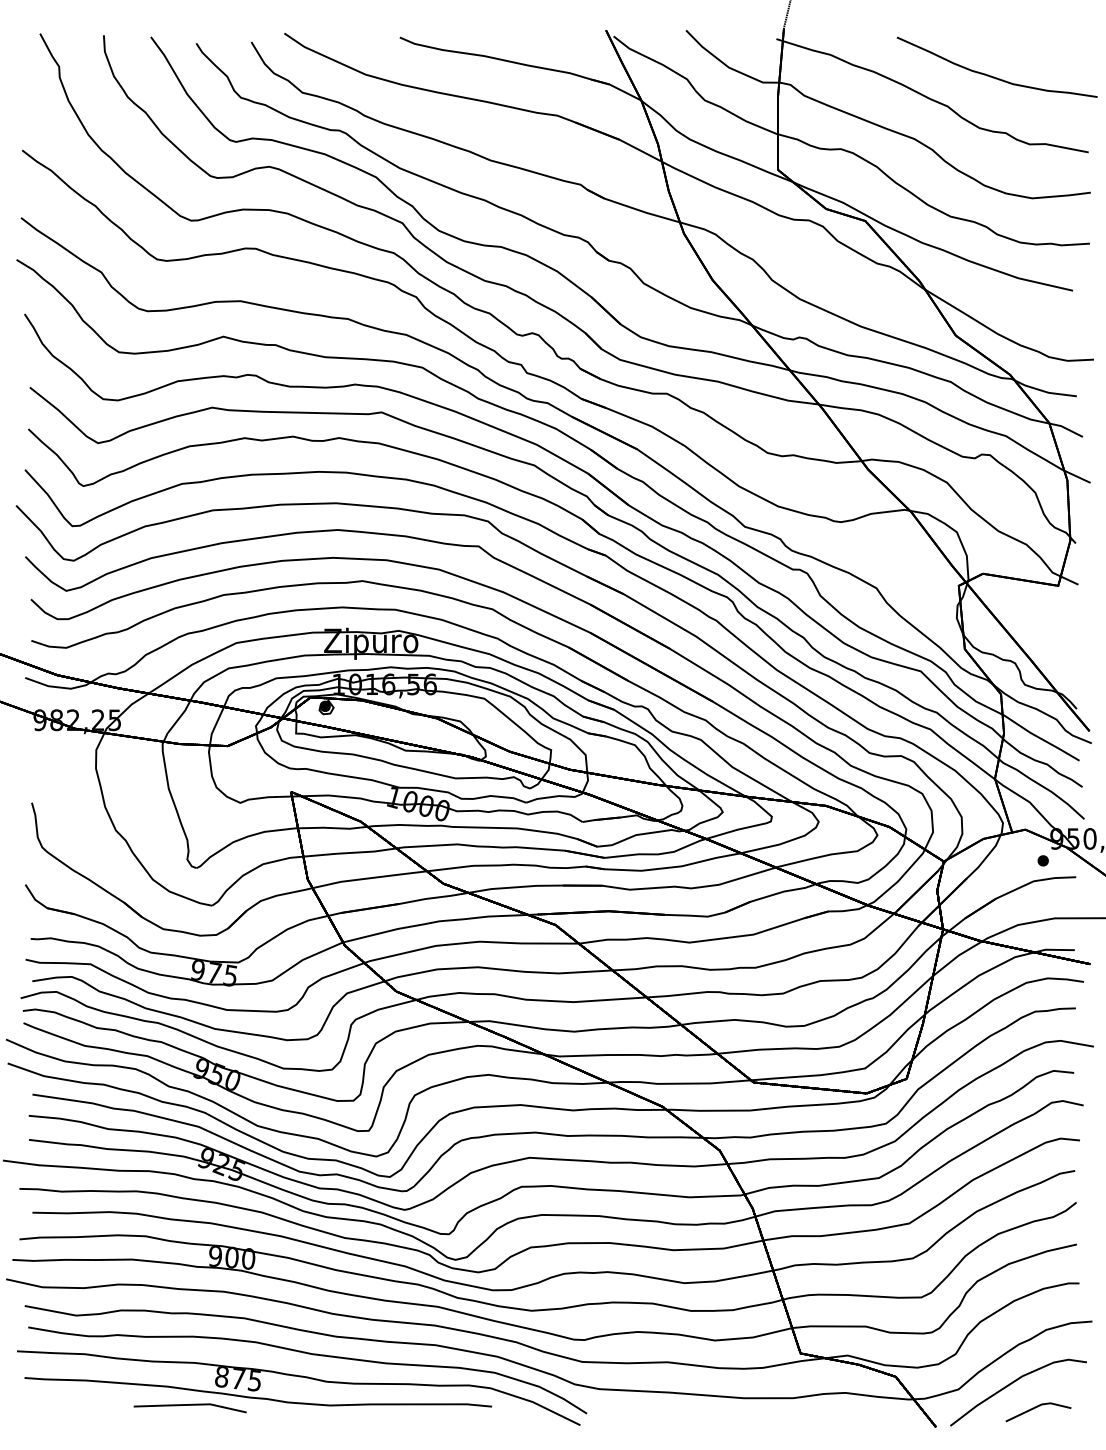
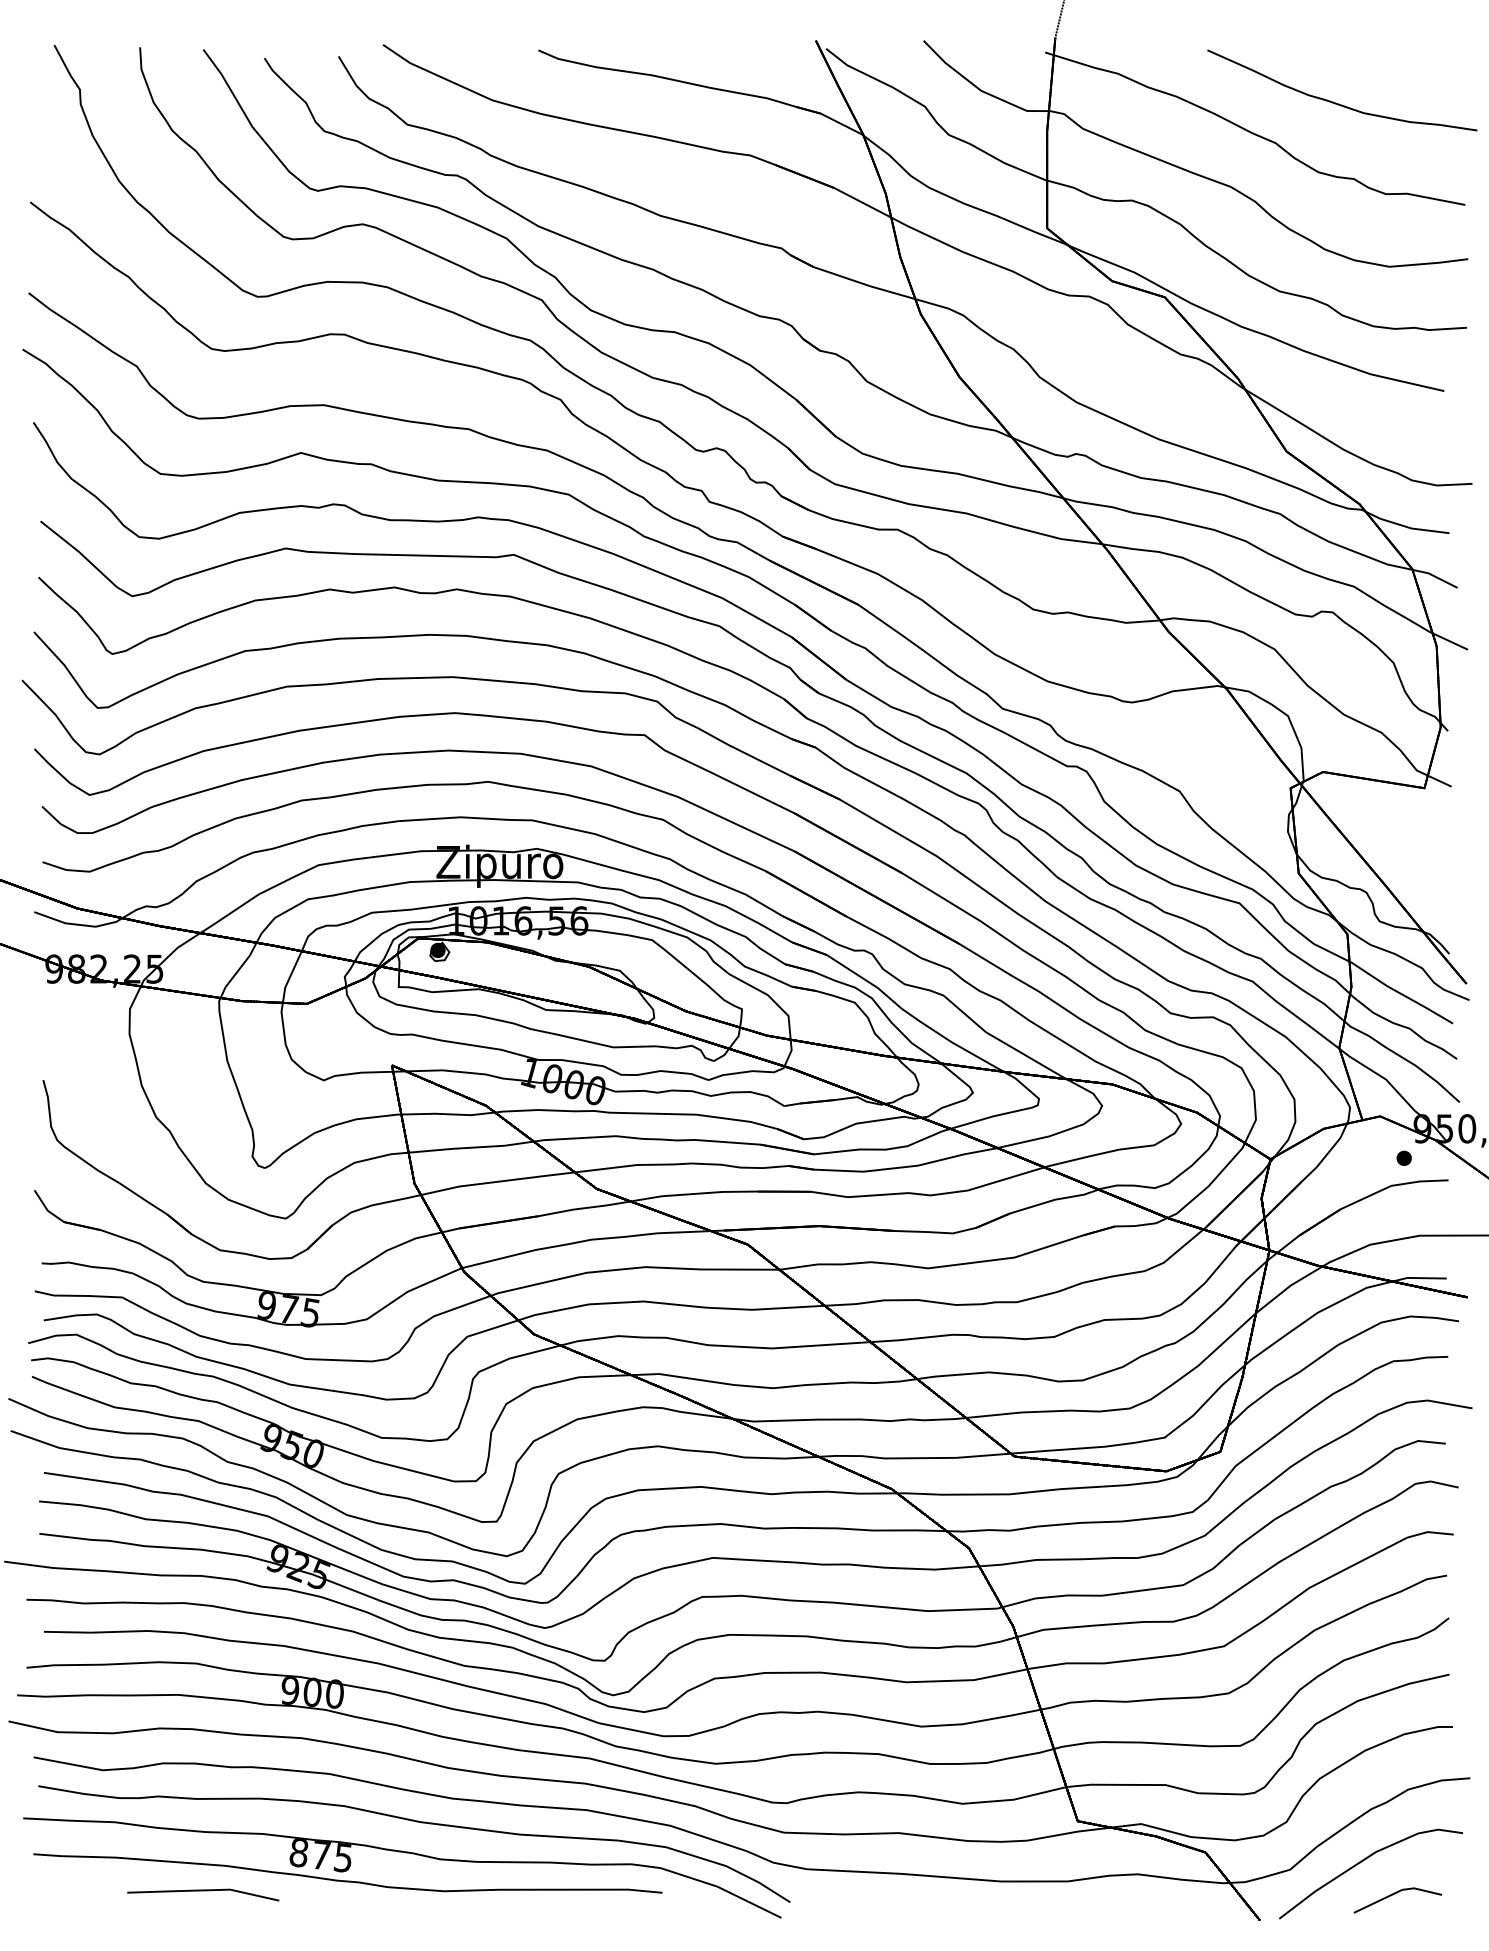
part: (190, 1407) -> (203, 1894), moved

